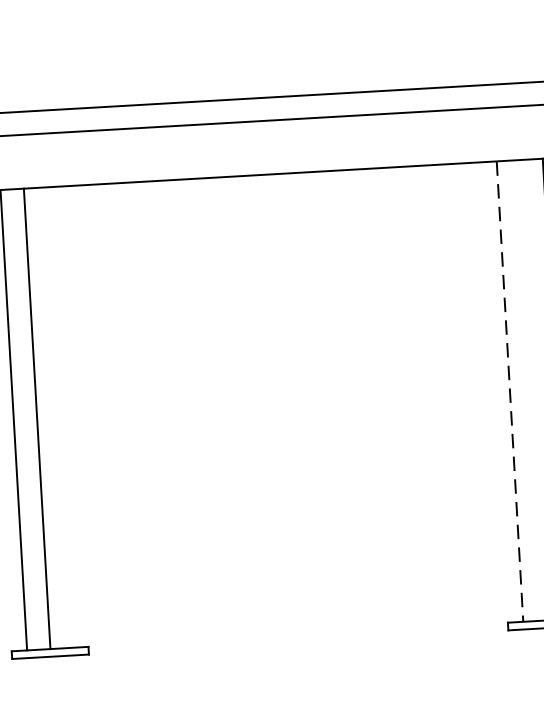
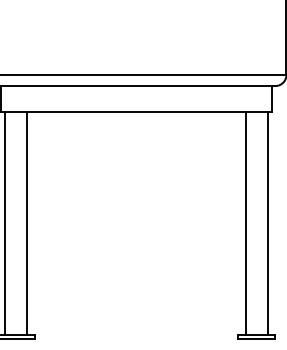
line: (509, 391) -> (245, 223), dashed -> solid
line: (37, 418) -> (27, 223), moved

